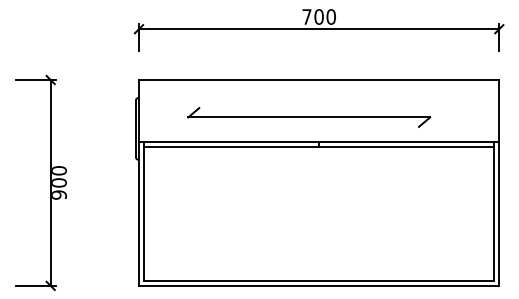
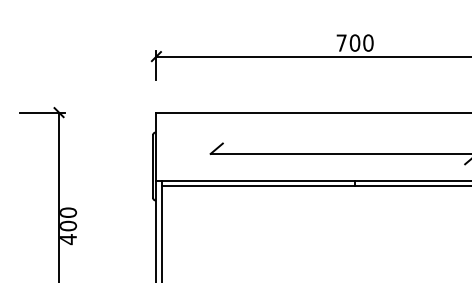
text: (59, 195) -> (68, 239), 900 -> 400

